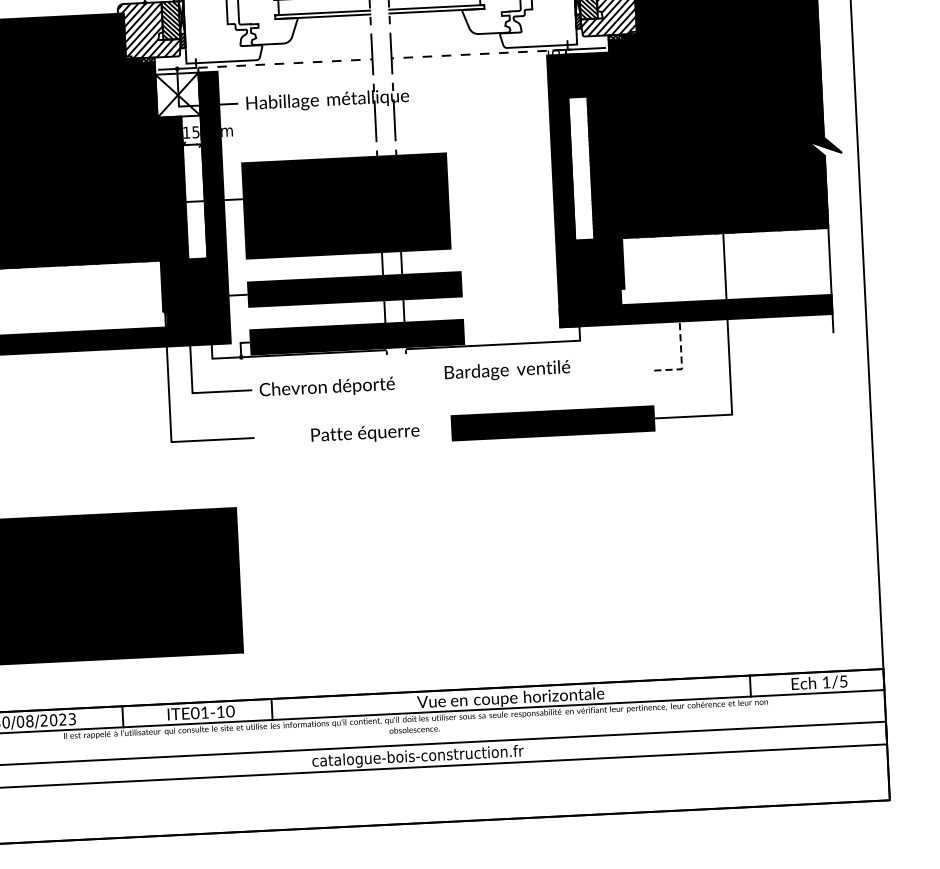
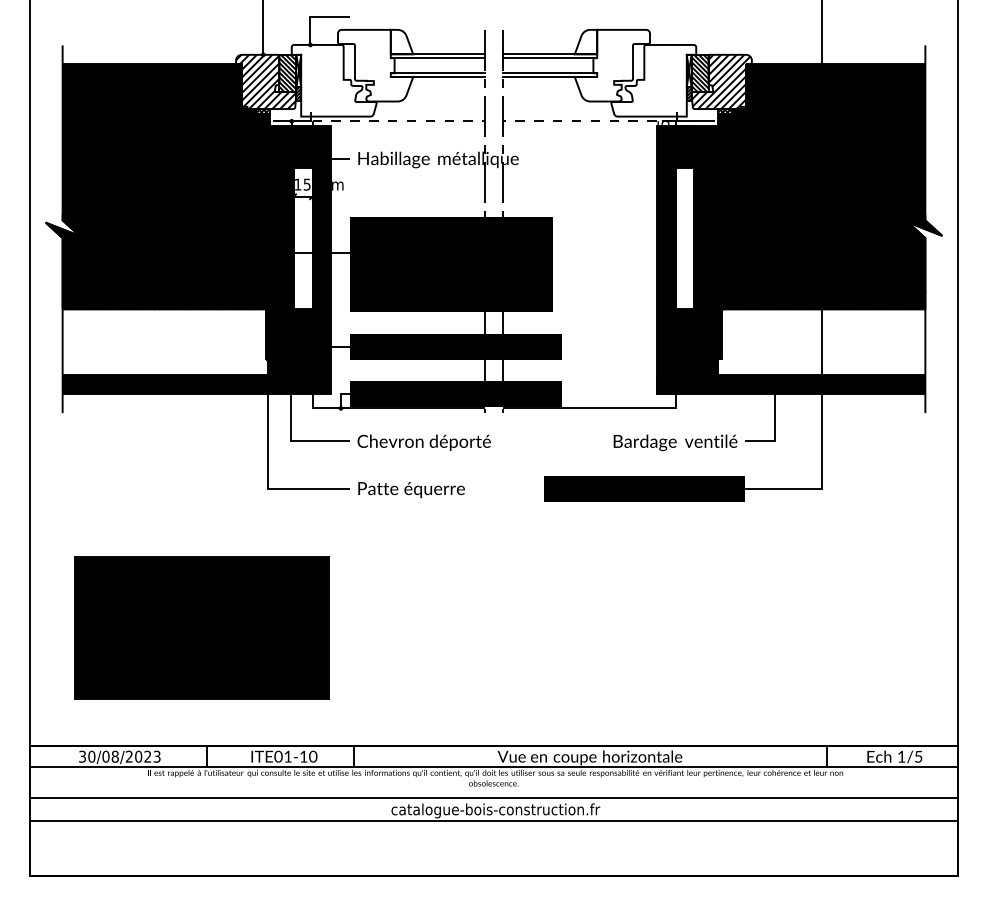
fill: (178, 95) -> (291, 147), added
line: (681, 356) -> (774, 428), dashed -> solid
text: (507, 370) -> (675, 442), moved
text: (365, 434) -> (411, 490), moved

